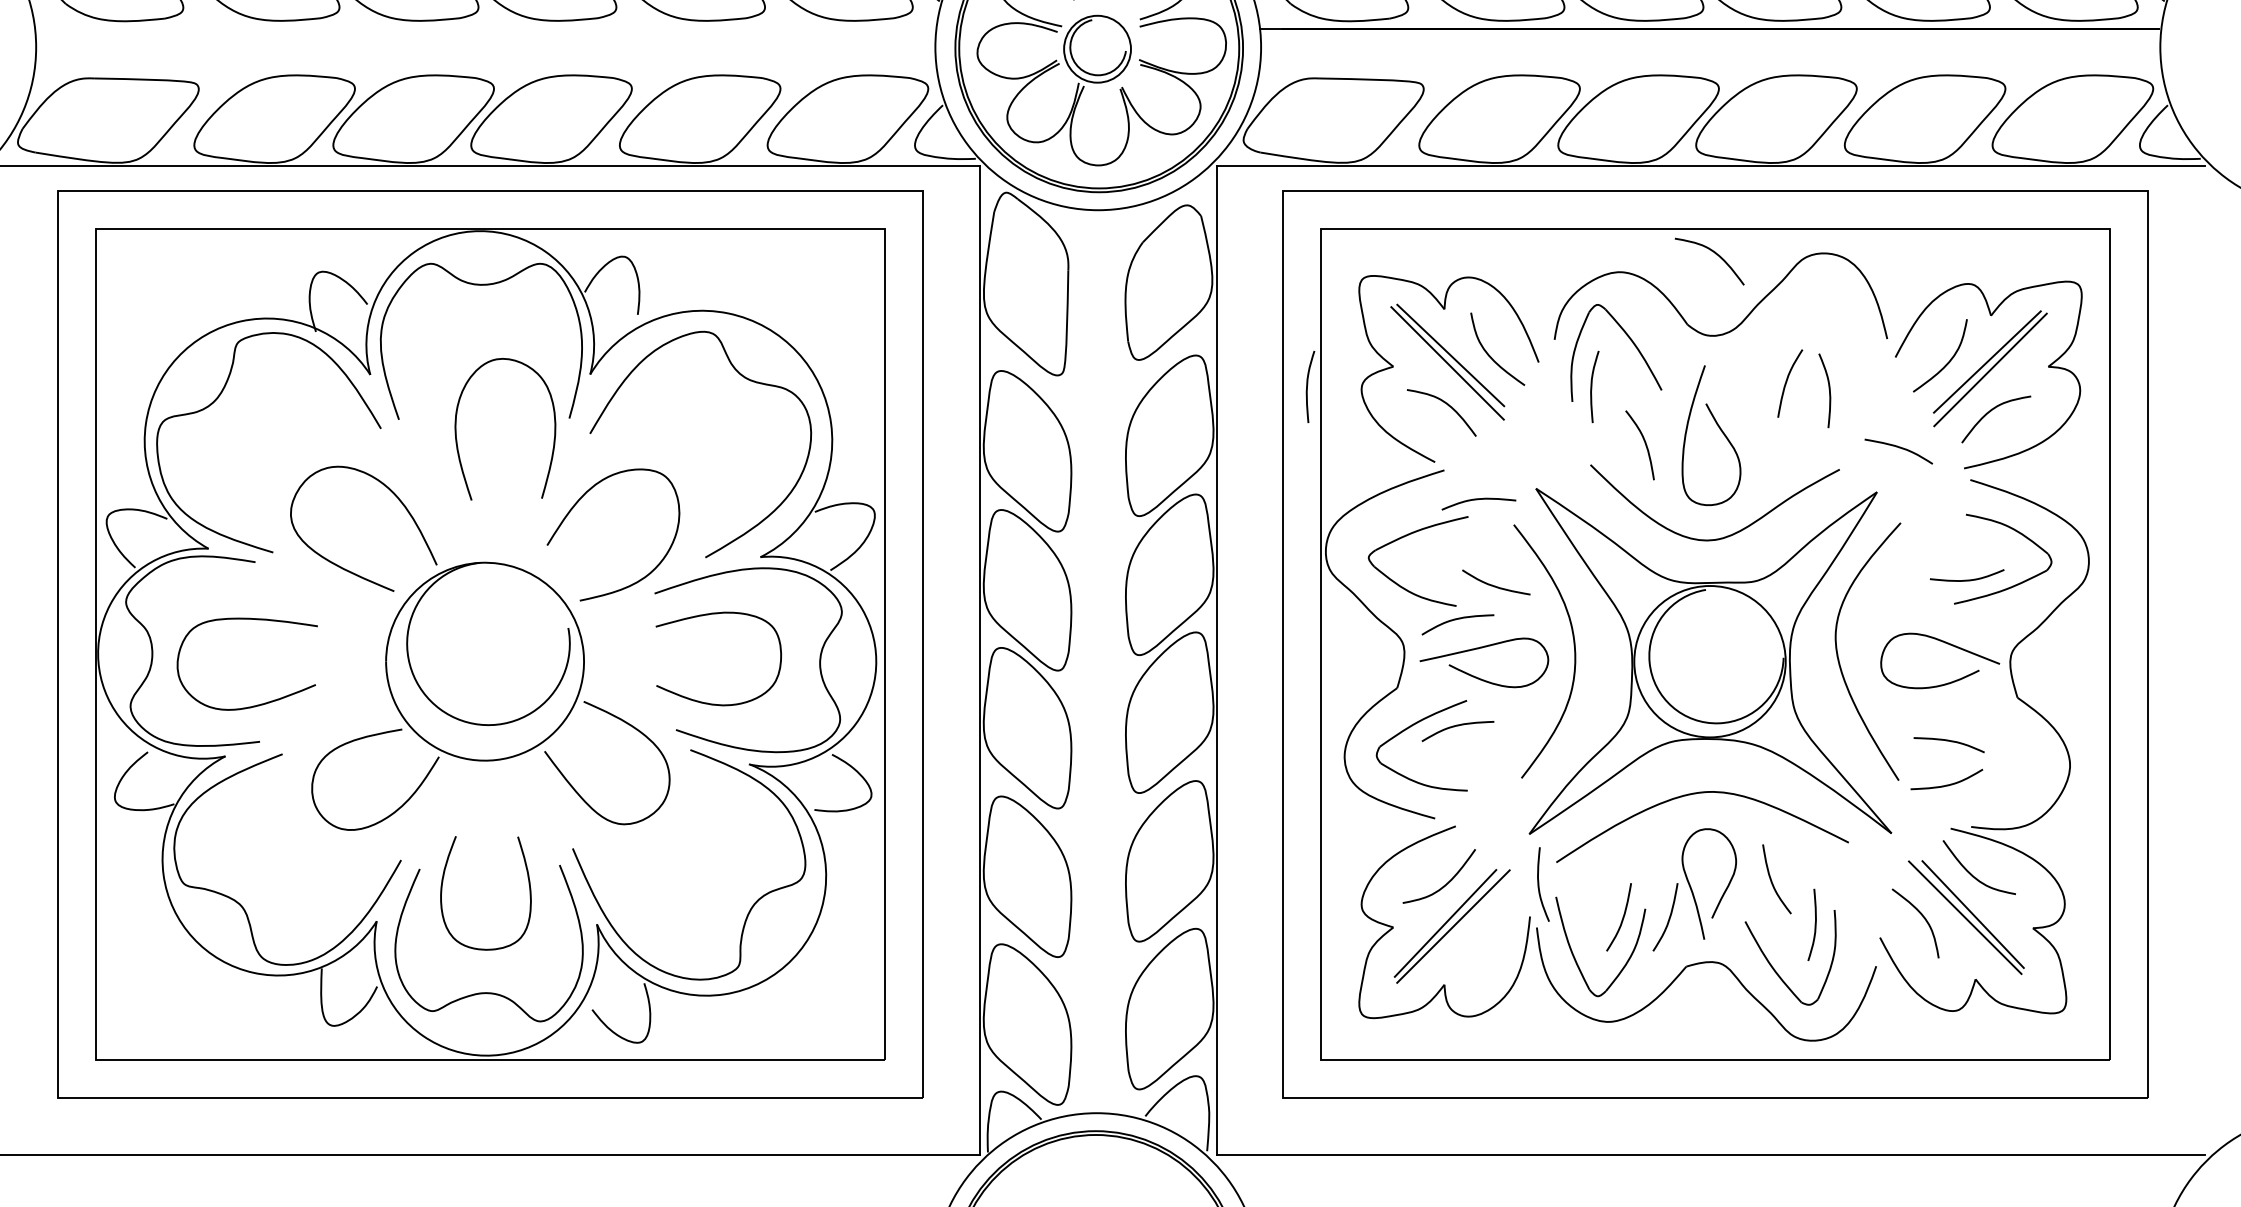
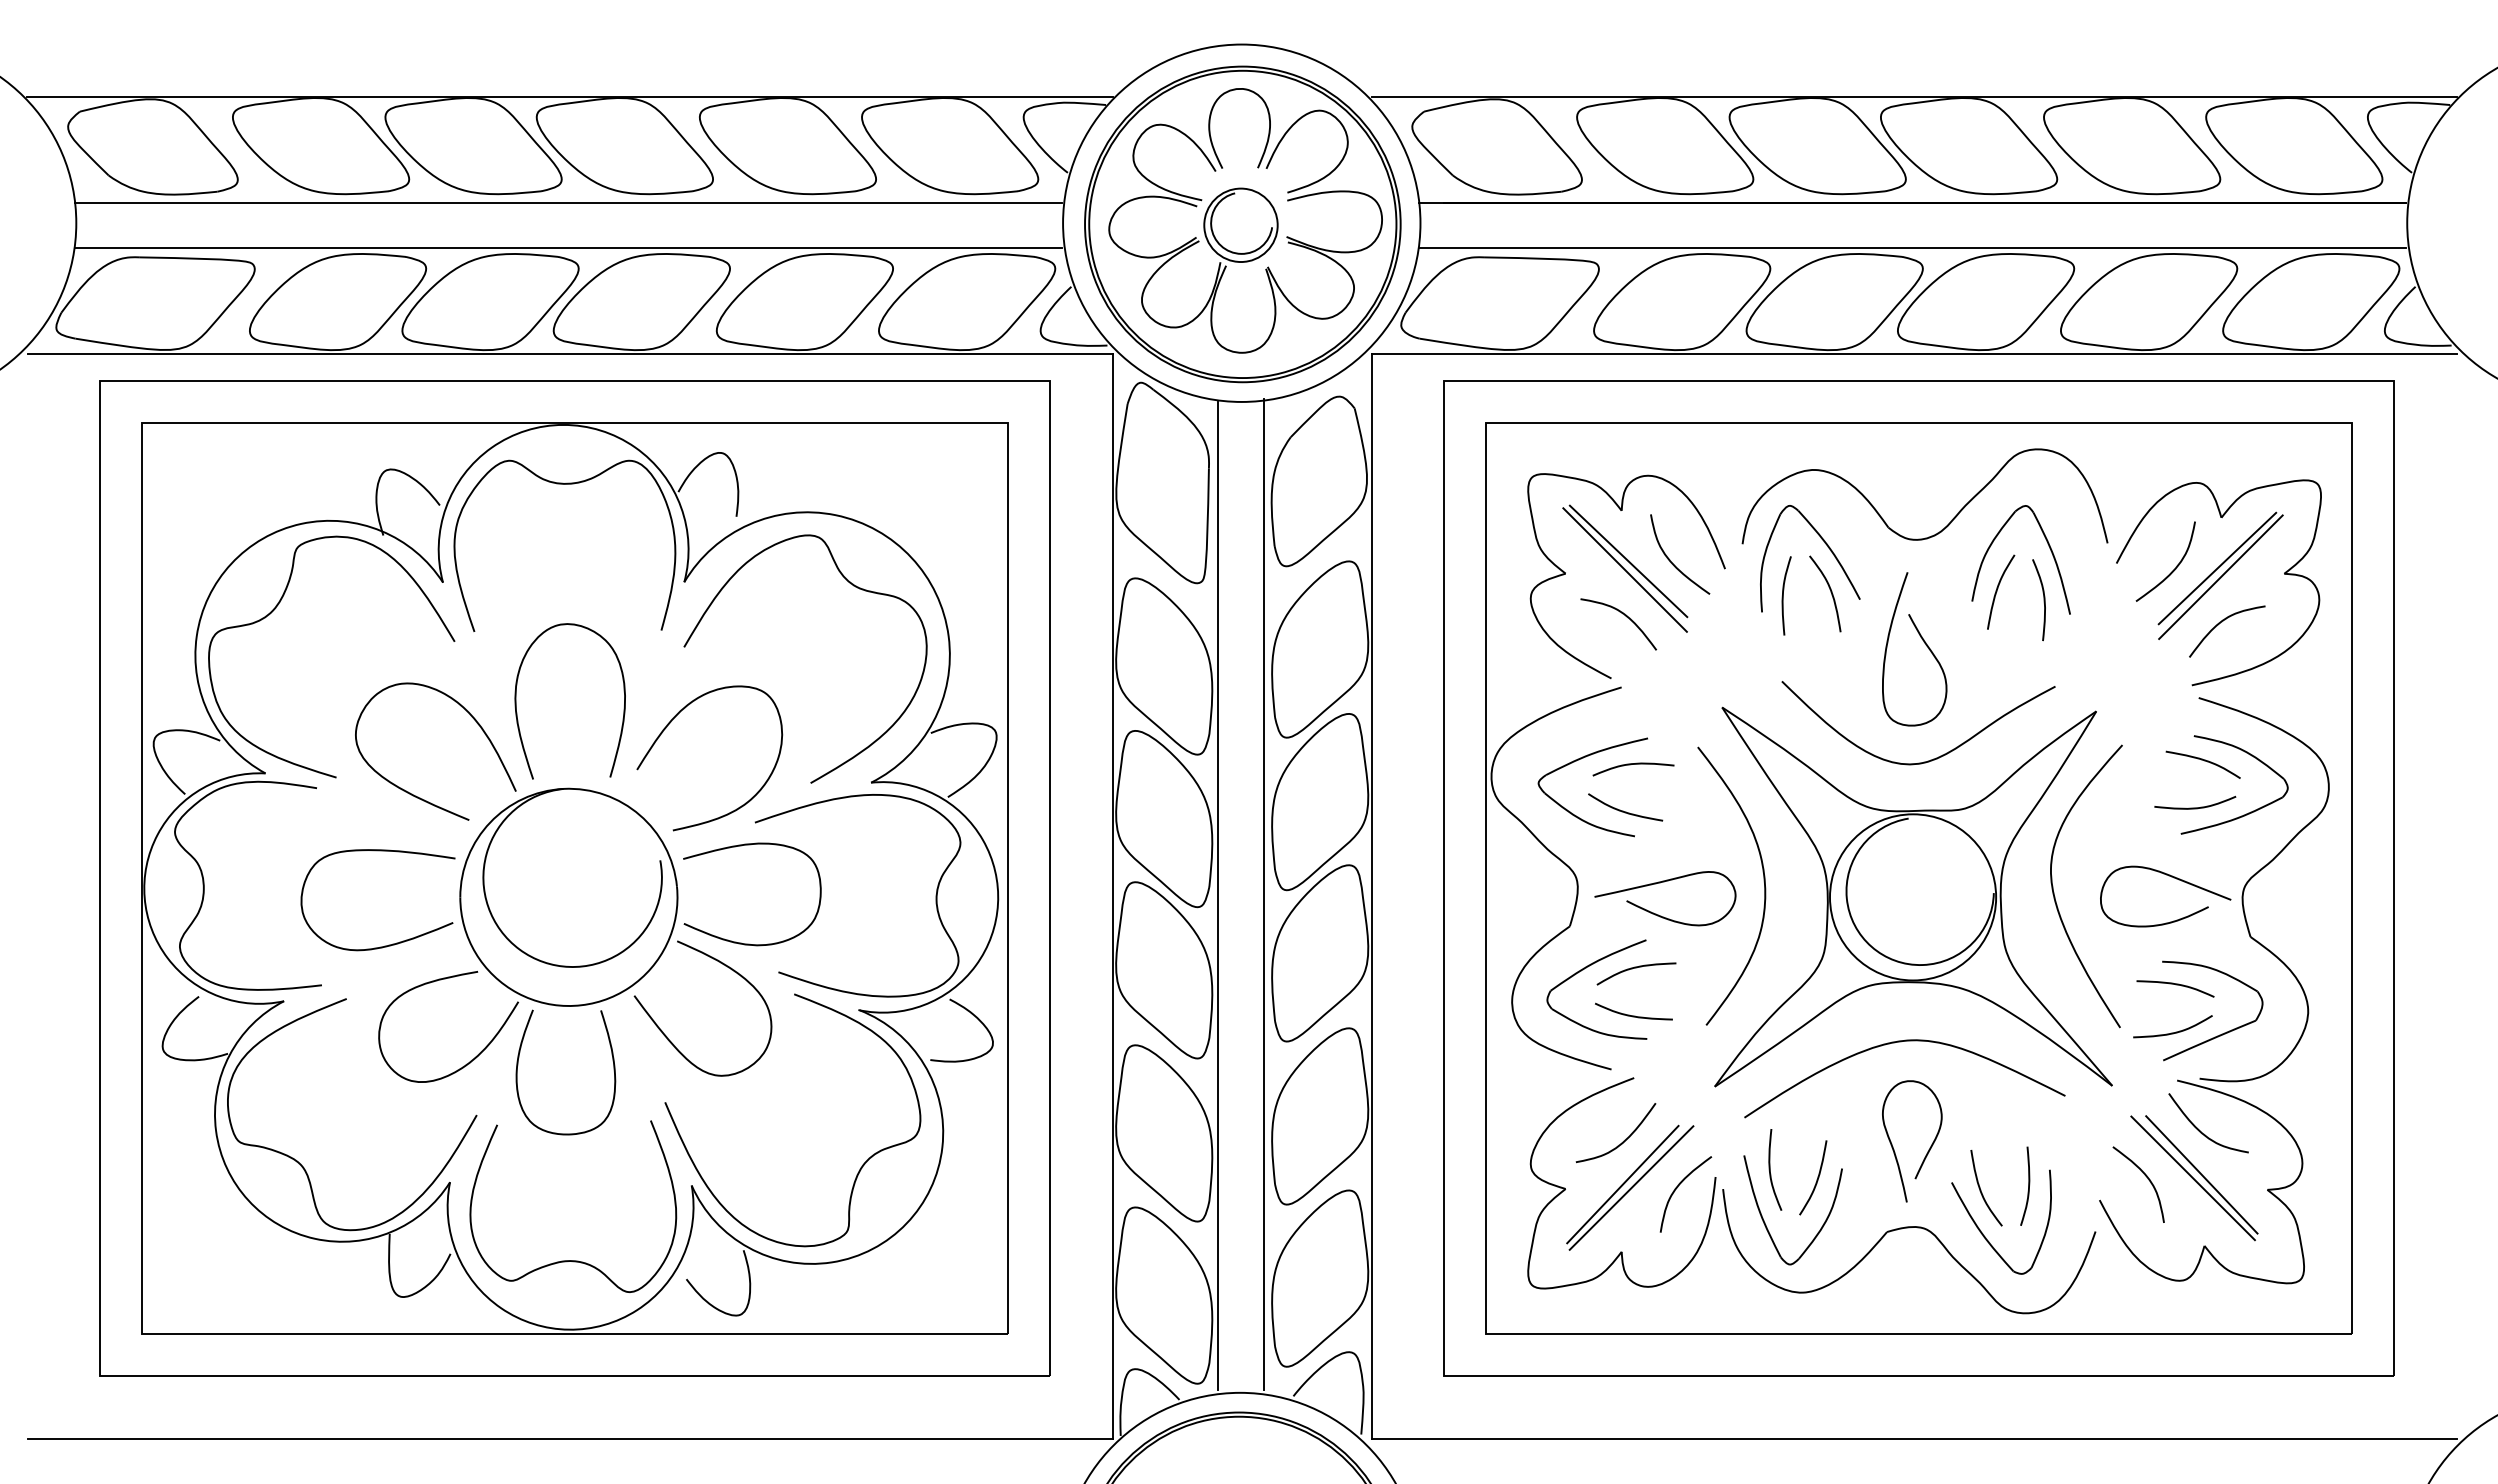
line: (484, 28) -> (568, 202), added
line: (483, 69) -> (567, 247), added
line: (1708, 69) -> (1911, 247), added
curve: (1715, 254) -> (1919, 450), removed
part: (1833, 341) -> (2048, 546), added
curve: (1307, 386) -> (1471, 595), removed
curve: (456, 429) -> (516, 701), moved
curve: (1644, 444) -> (1830, 592), moved
curve: (1899, 448) -> (2204, 761), moved
curve: (1478, 499) -> (1633, 764), moved
curve: (1494, 585) -> (1623, 810), moved
curve: (717, 614) -> (750, 845), moved
curve: (1457, 619) -> (1636, 851), removed
line: (1118, 659) -> (1263, 894), added
line: (1077, 660) -> (1218, 896), added
curve: (256, 704) -> (388, 944), moved
curve: (1455, 769) -> (1633, 1015), added
part: (1989, 786) -> (2219, 1034), added
curve: (1772, 880) -> (1981, 1189), moved
curve: (1539, 884) -> (1770, 1169), moved
curve: (442, 886) -> (518, 1065), moved
curve: (1668, 918) -> (1867, 1179), removed
curve: (1496, 926) -> (1678, 1187), added

